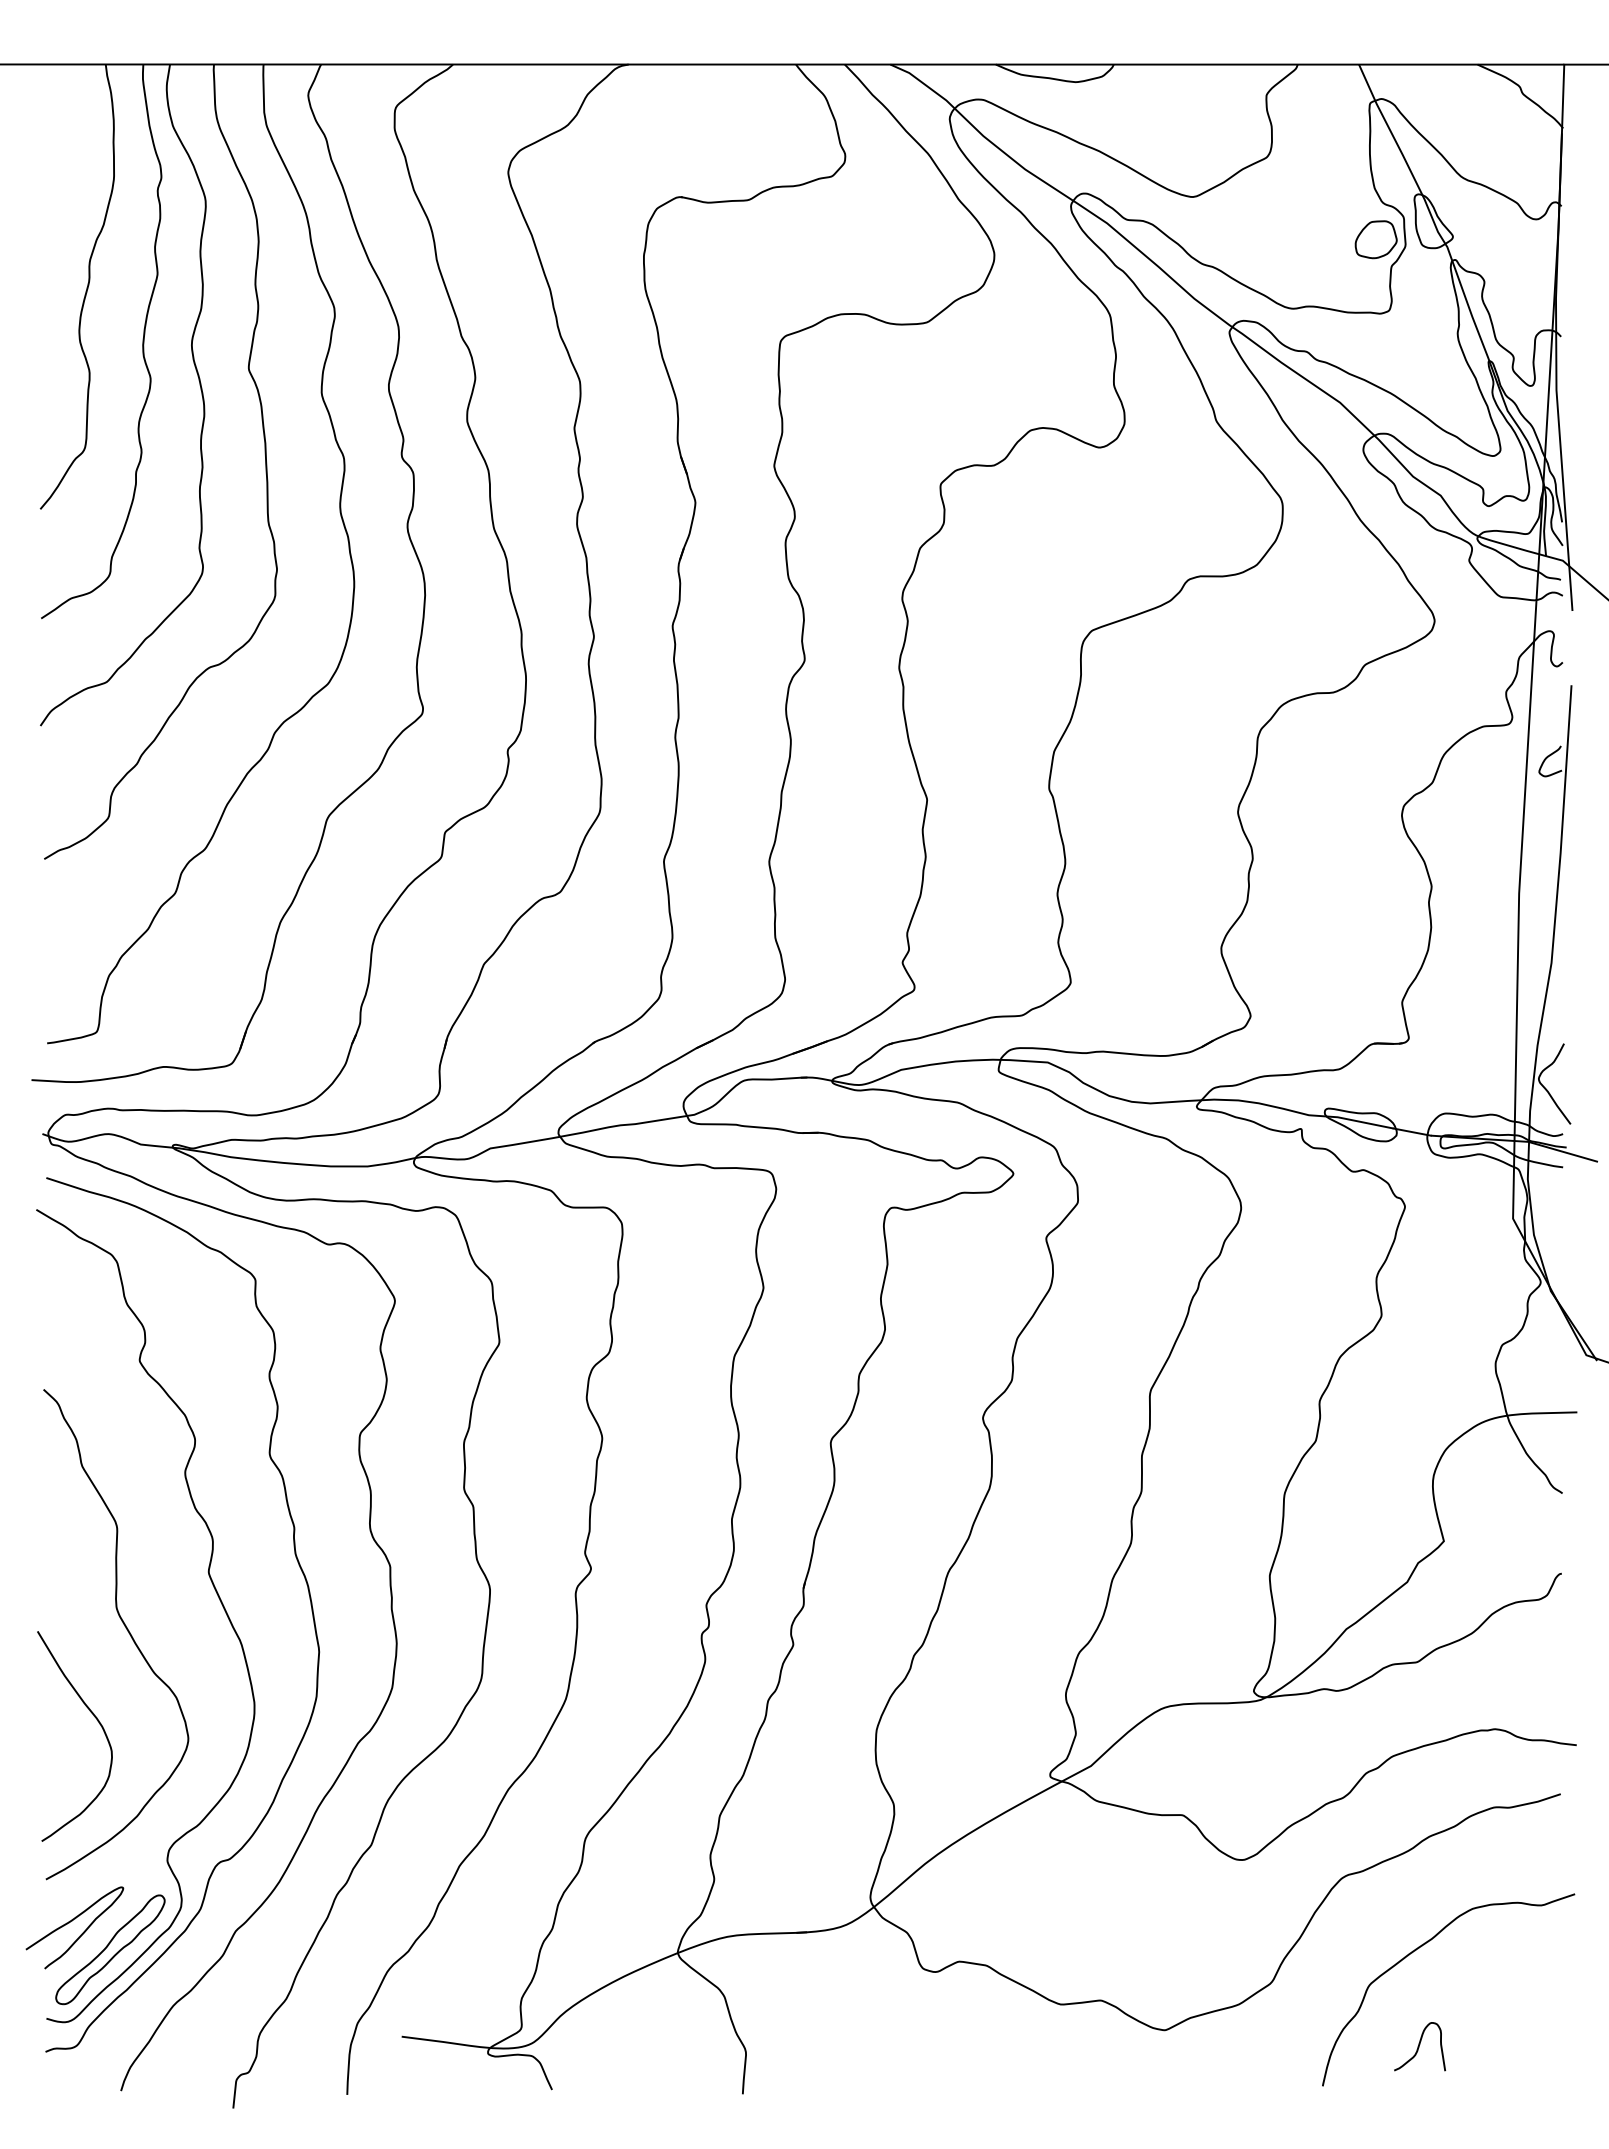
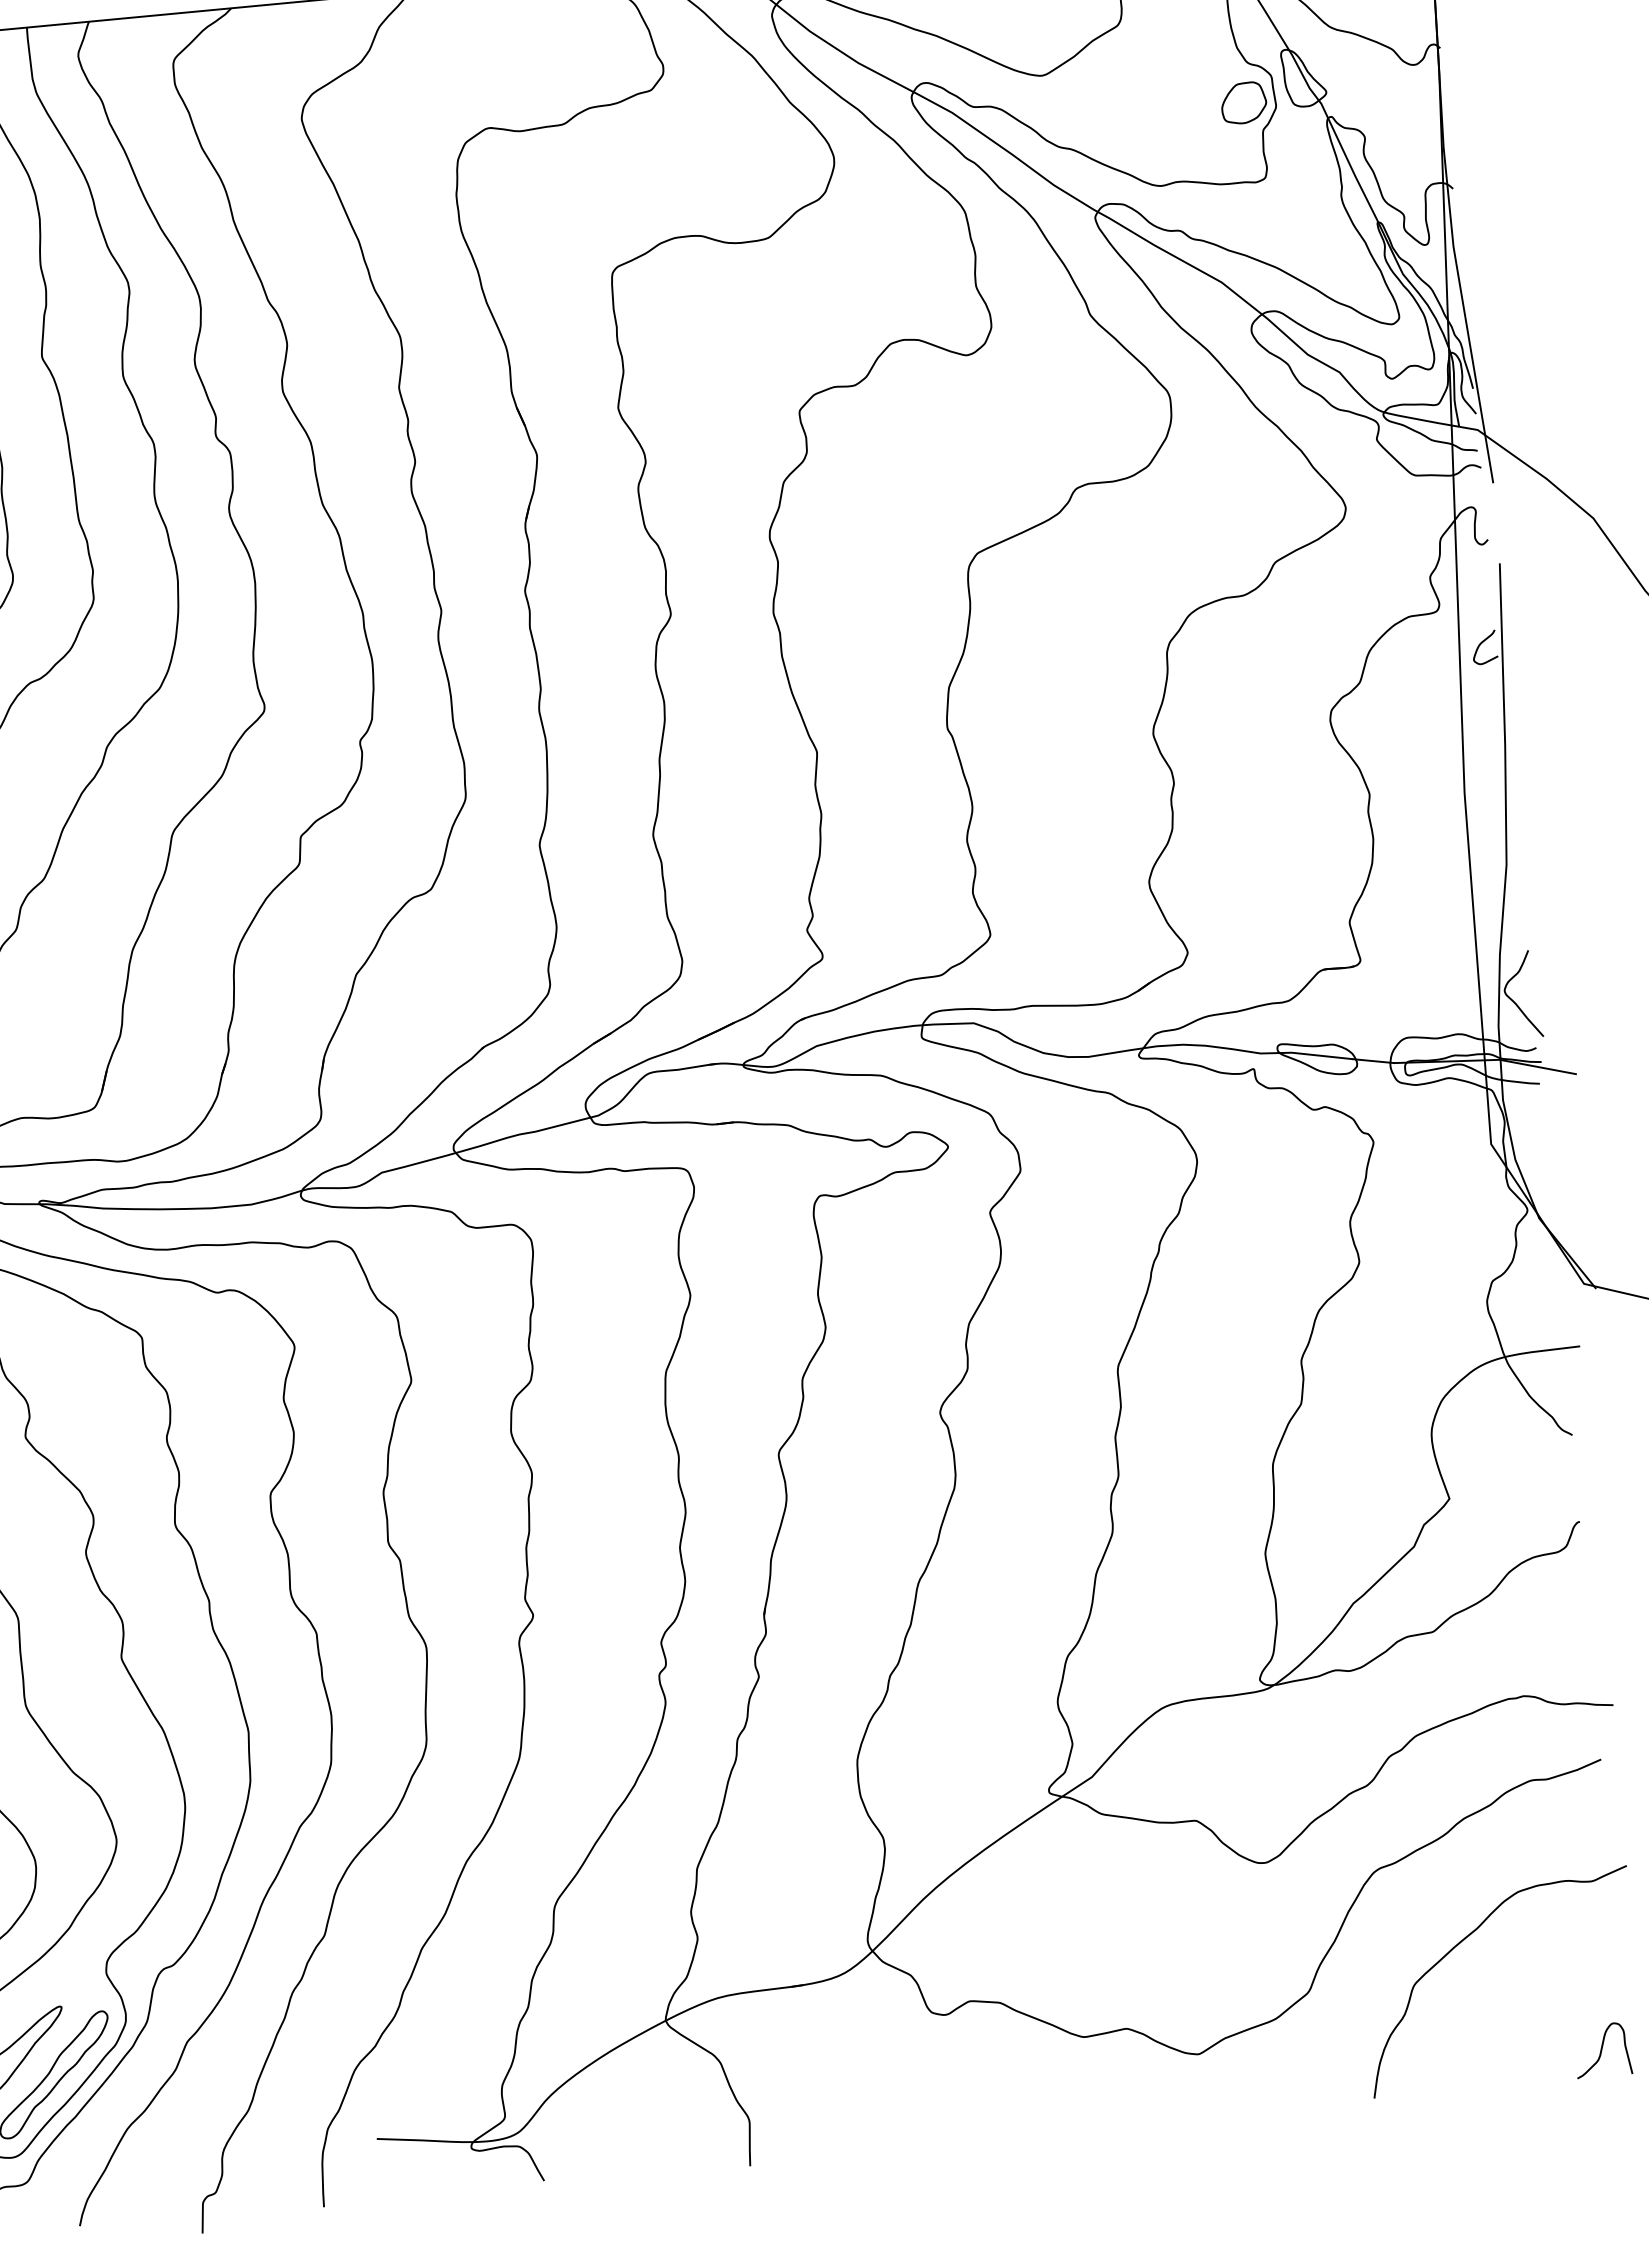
curve: (1419, 2046) -> (1602, 2050), moved

